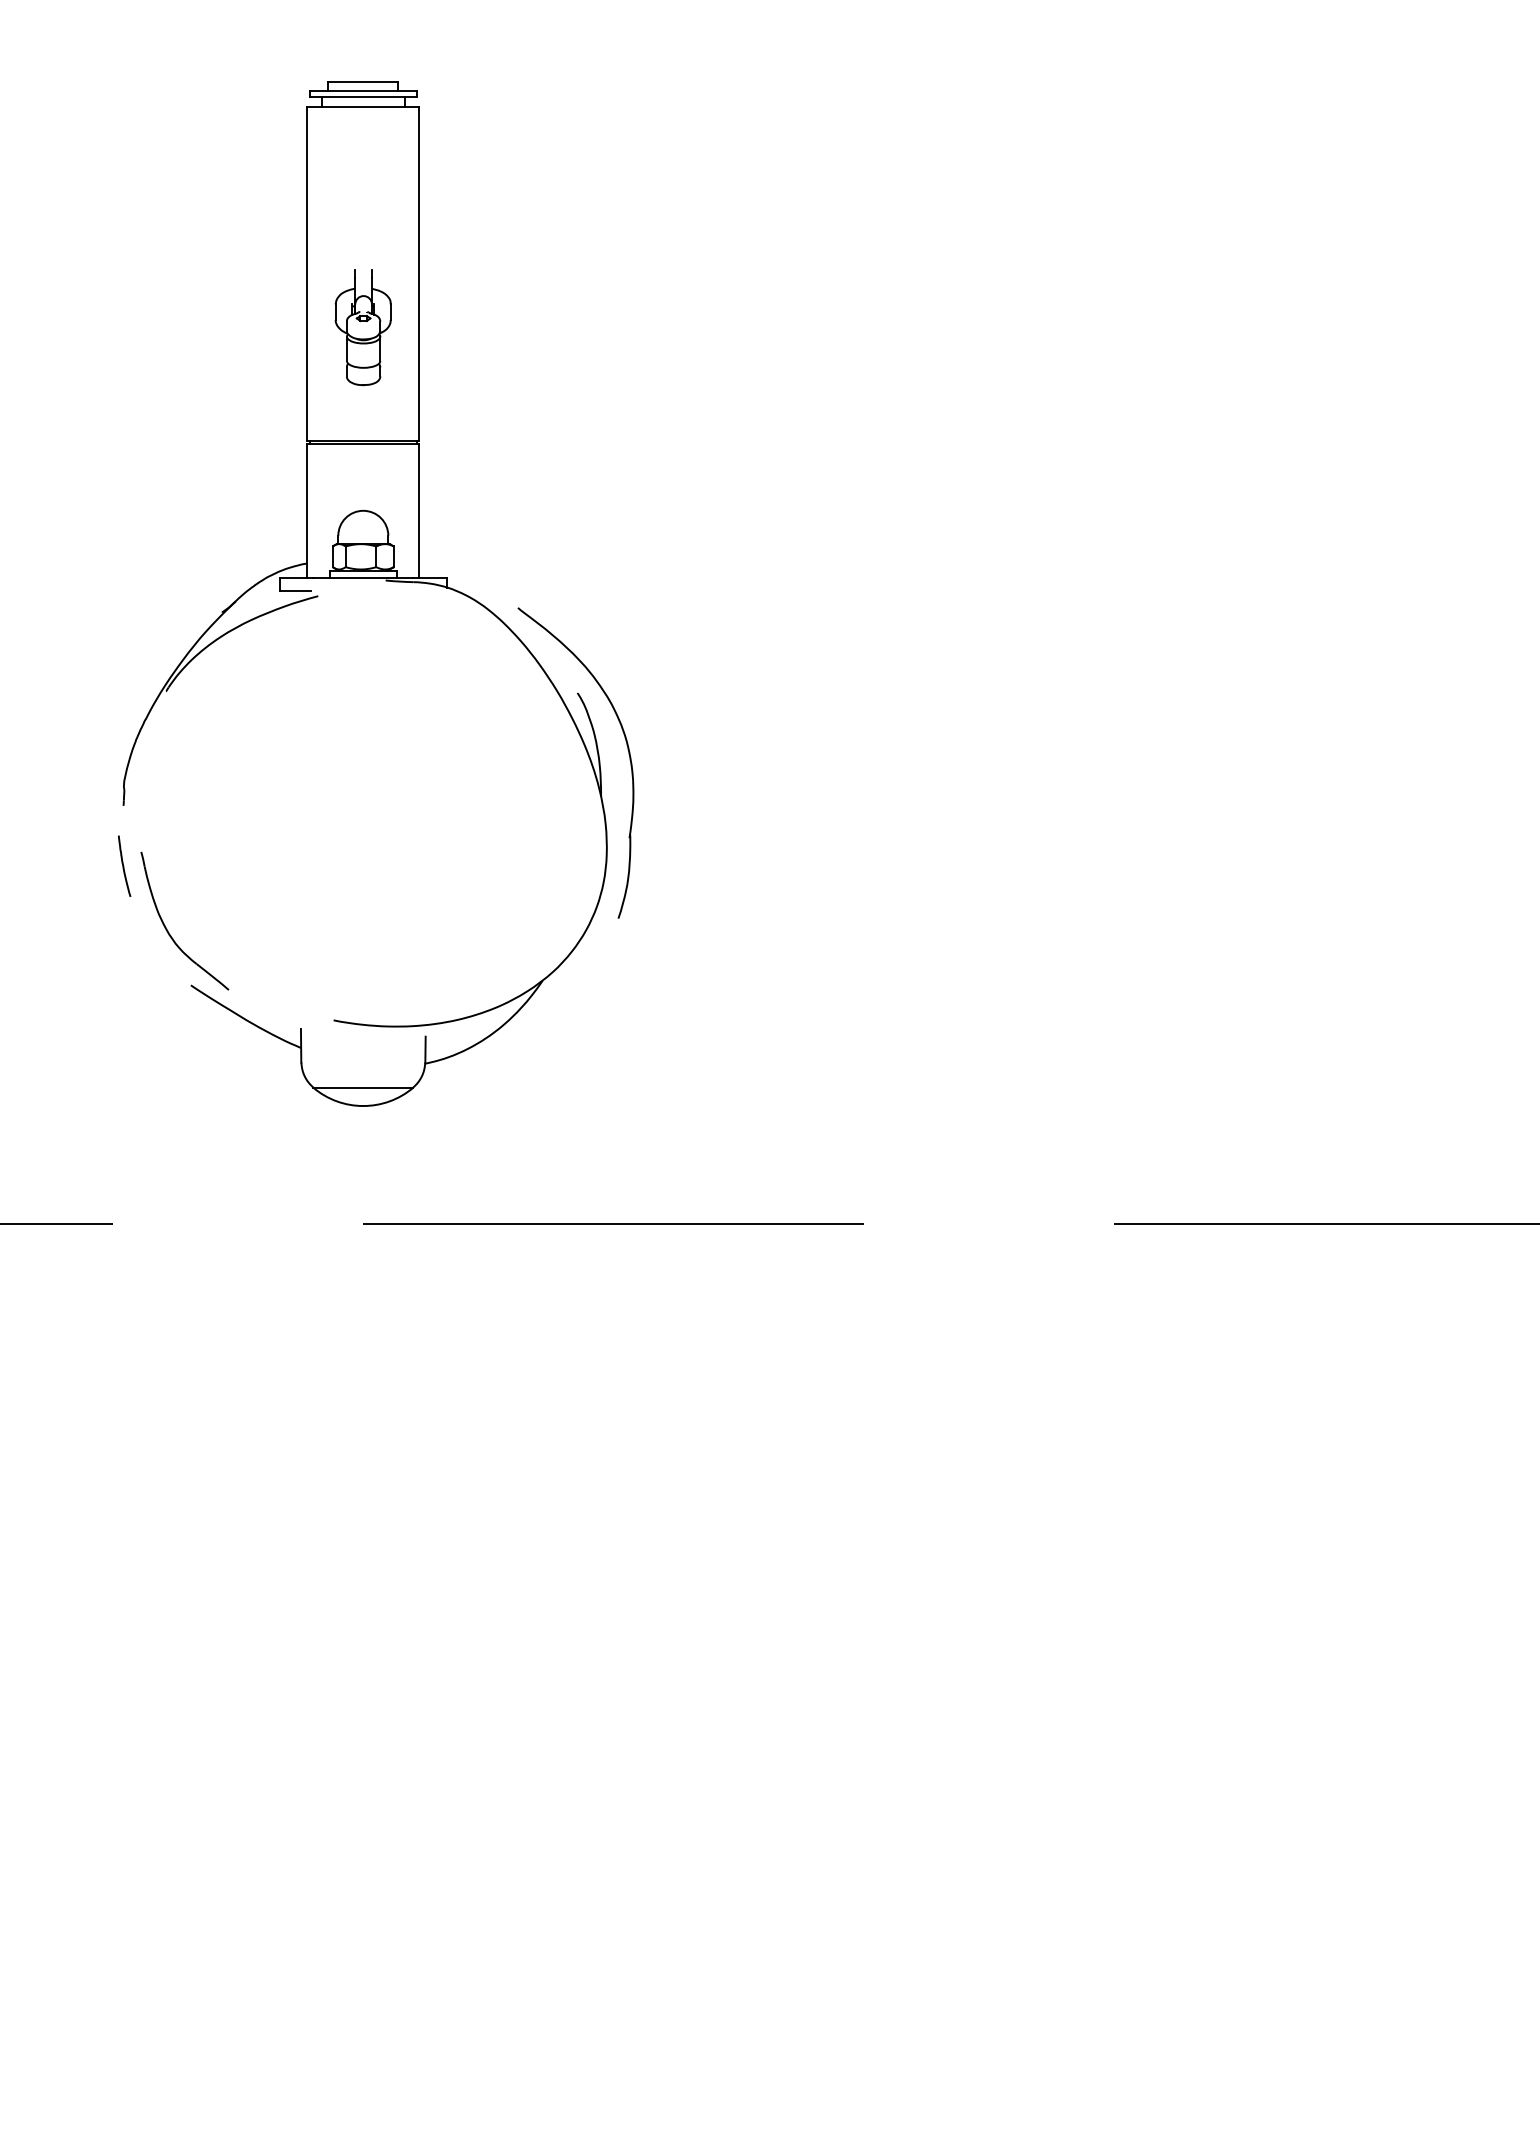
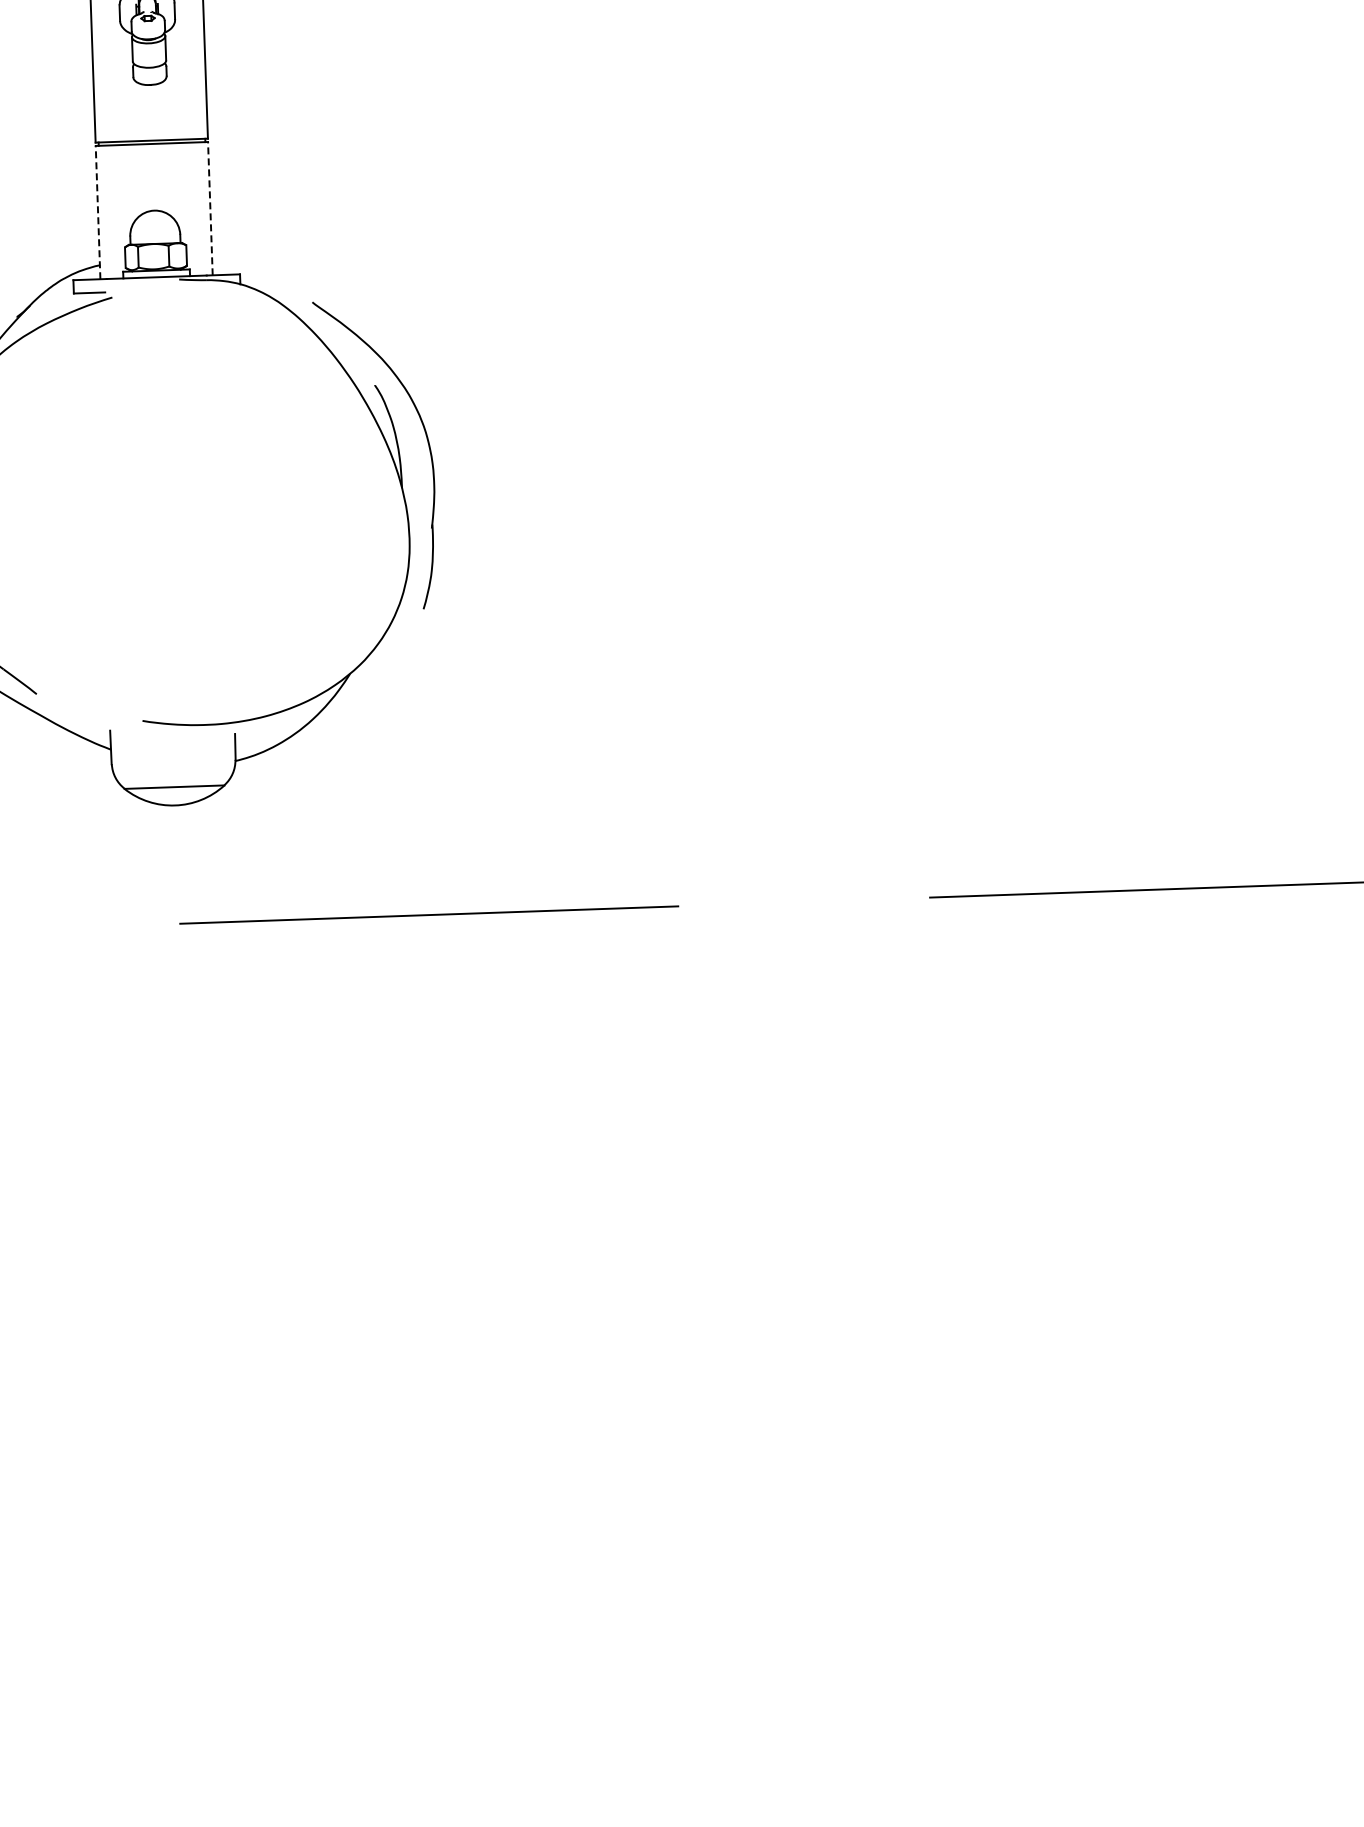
line: (306, 510) -> (97, 212), solid -> dashed
line: (419, 510) -> (210, 208), solid -> dashed

